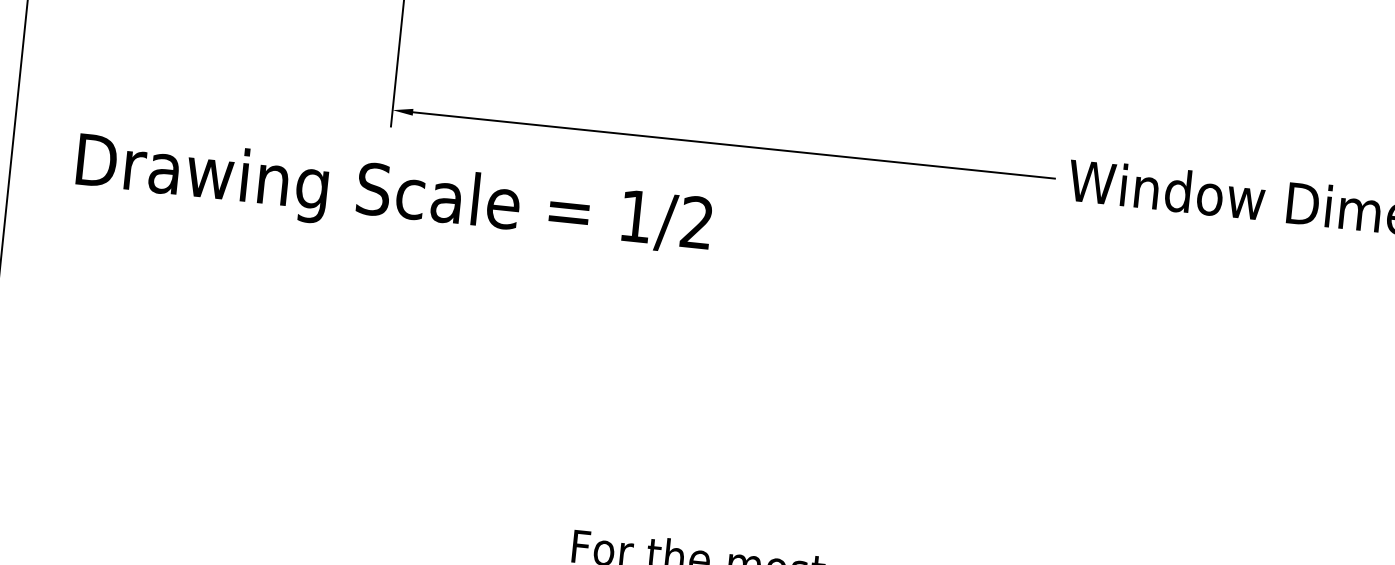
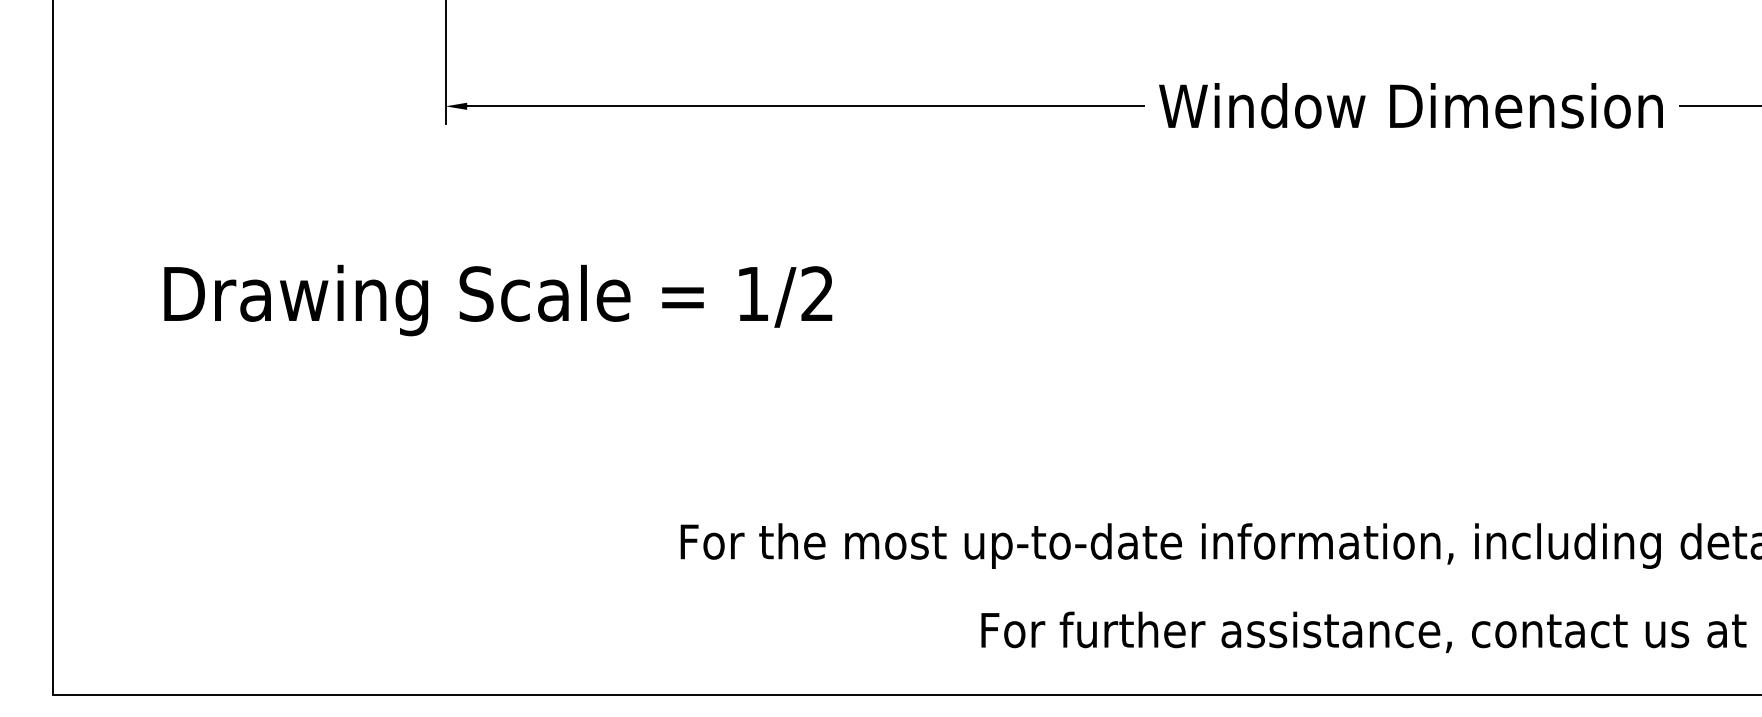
text: (394, 197) -> (498, 300), moved

